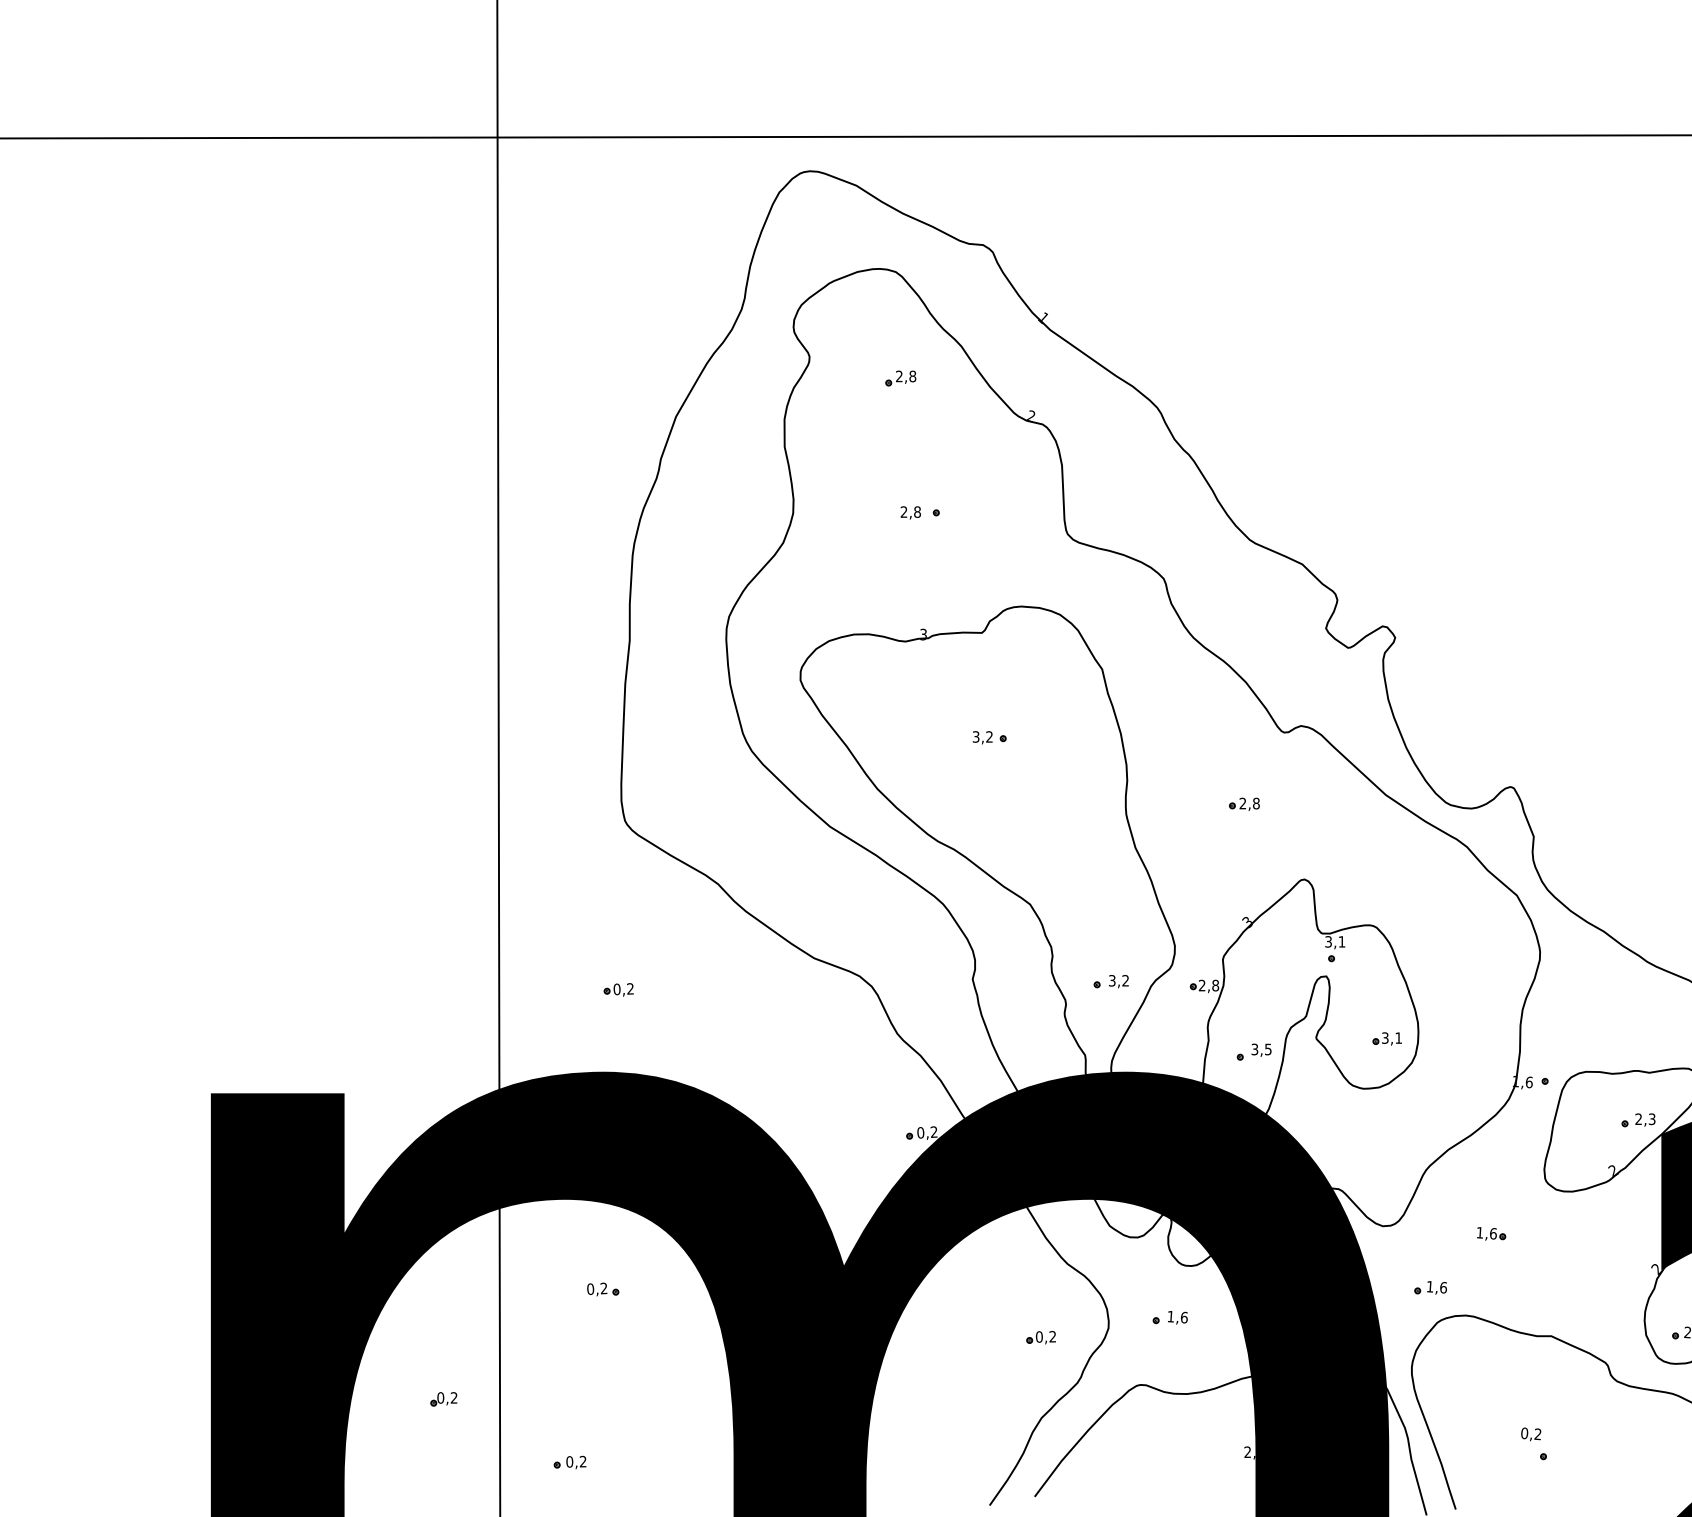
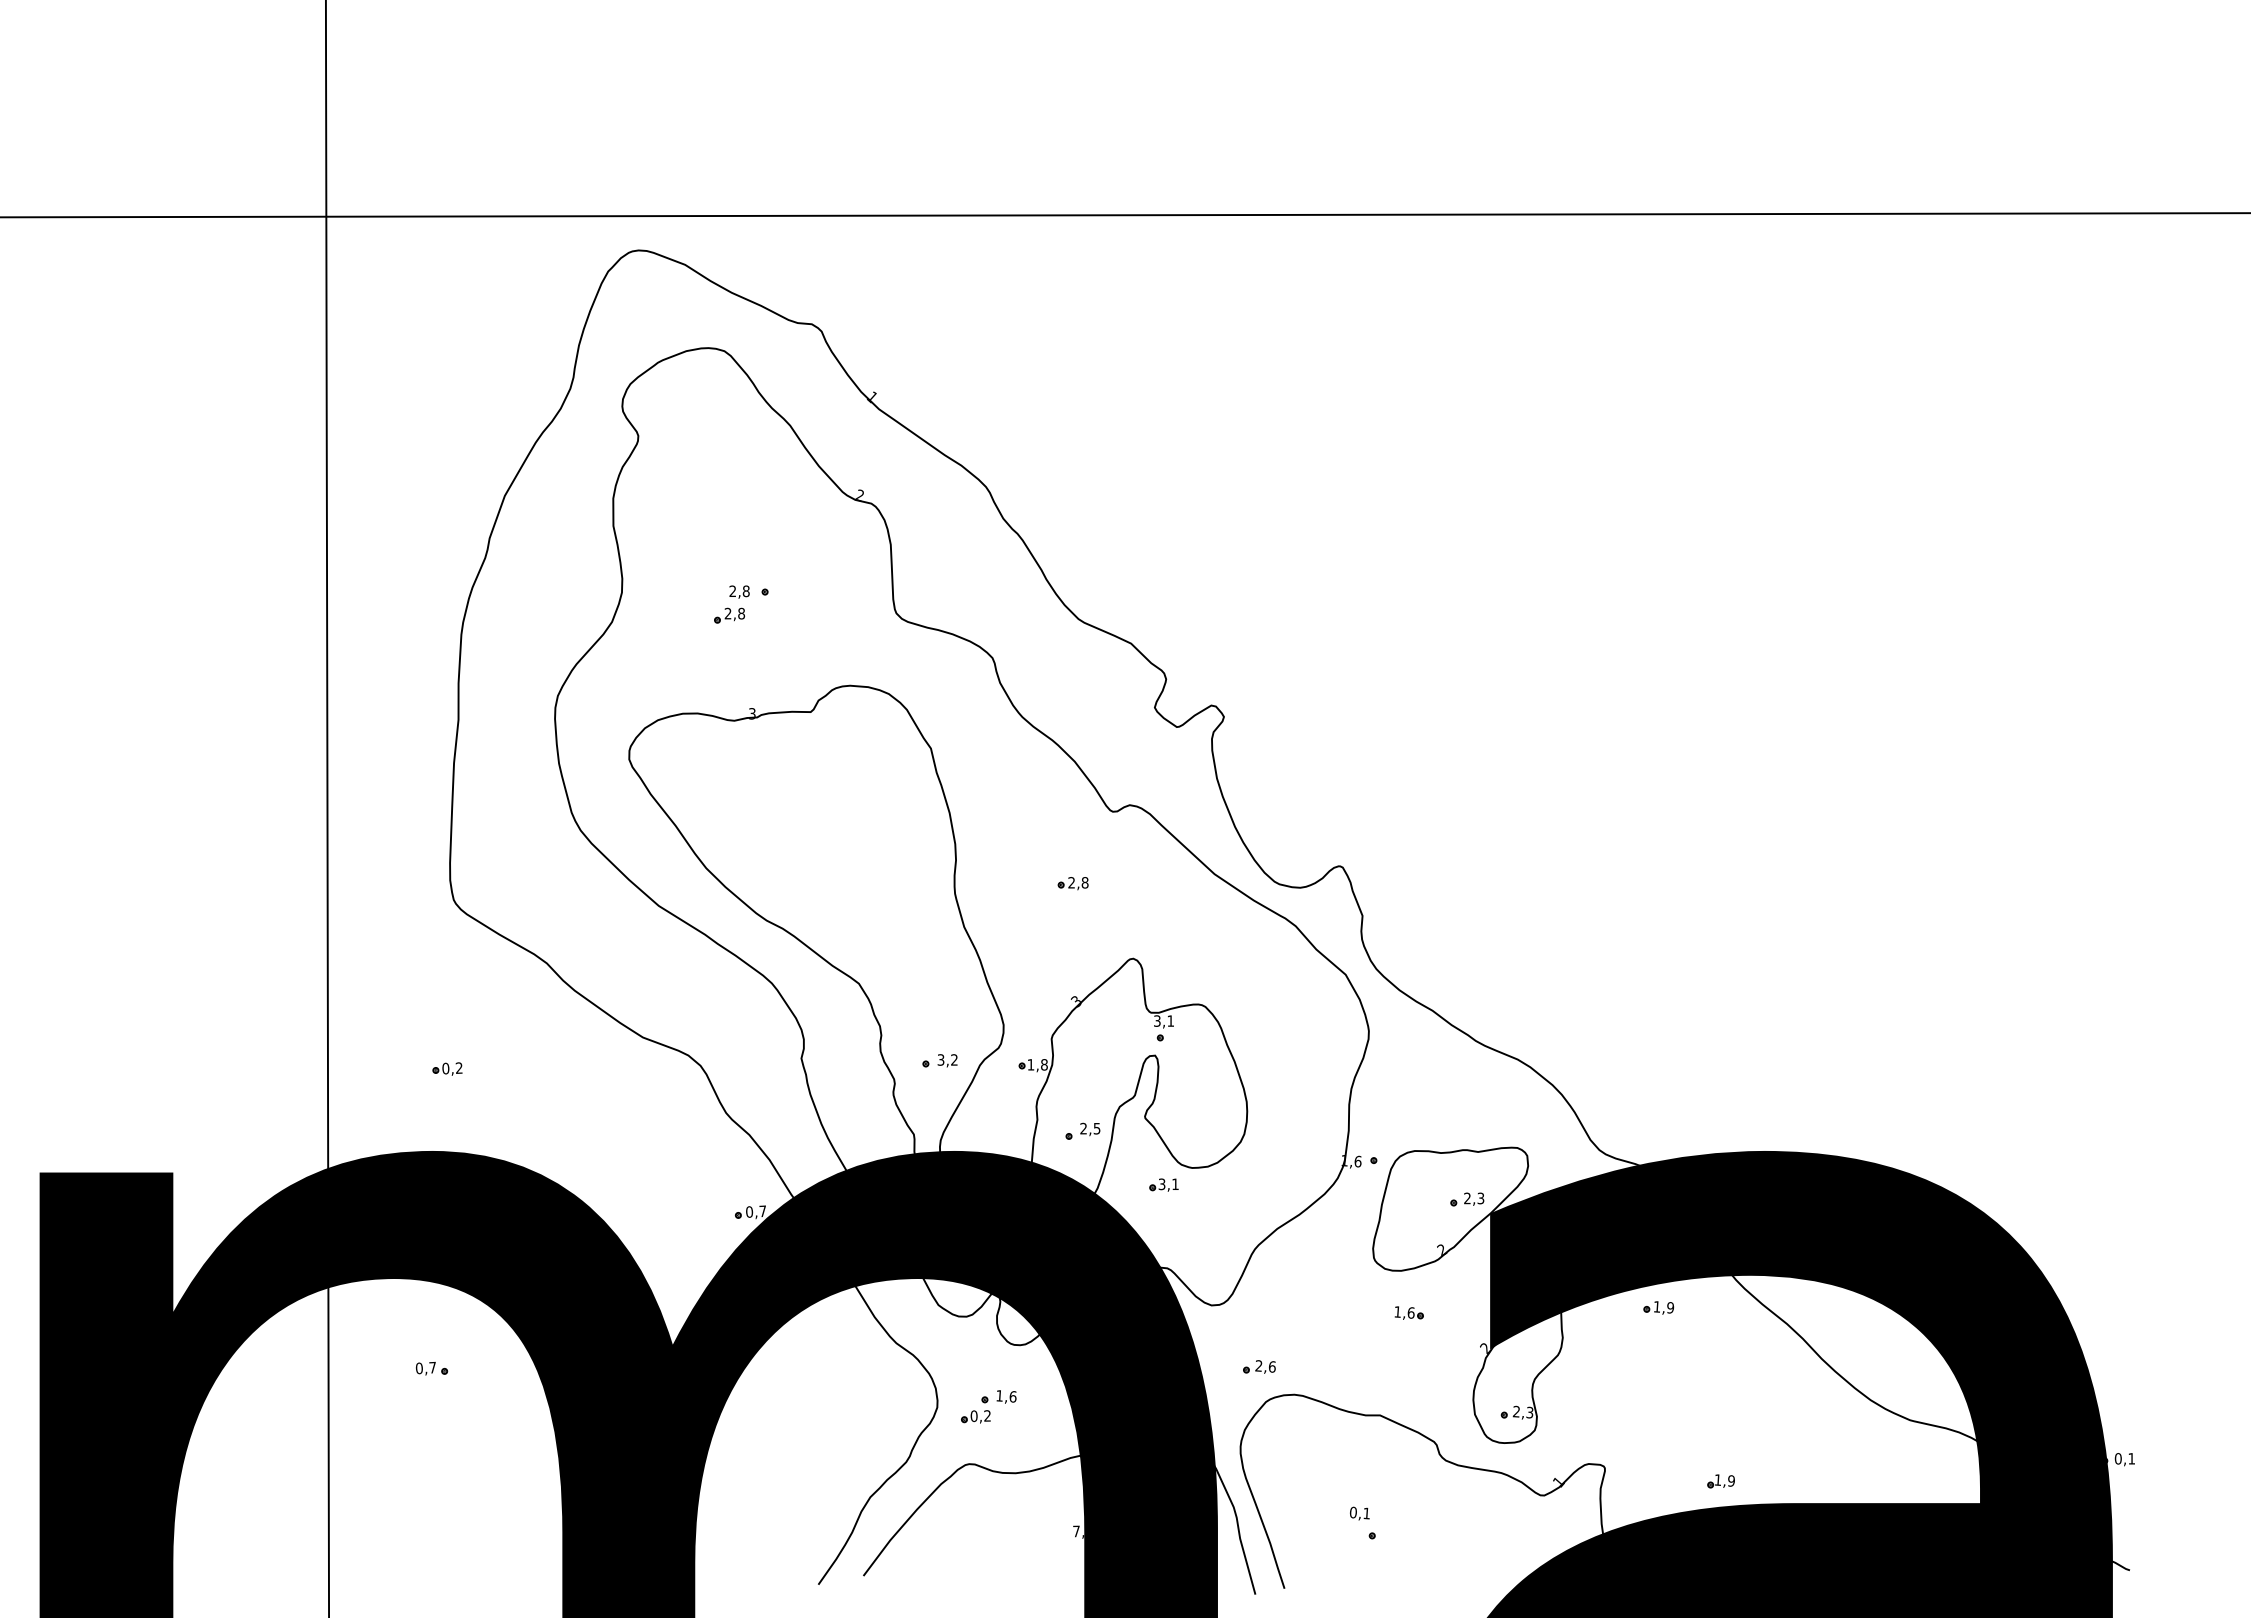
part: (900, 378) -> (729, 615), moved
part: (989, 737) -> (818, 816), removed
text: (1201, 985) -> (1030, 1064), 2,8 -> 1,8
part: (1386, 1038) -> (1163, 1184), moved
text: (1254, 1049) -> (1083, 1128), 3,5 -> 2,5
text: (933, 1132) -> (762, 1211), 0,2 -> 0,7
part: (1490, 1233) -> (1408, 1312), moved
text: (1429, 1286) -> (1258, 1365), 1,6 -> 2,6
text: (603, 1288) -> (432, 1367), 0,2 -> 0,7
part: (1040, 1337) -> (975, 1416), moved
part: (443, 1399) -> (272, 1478), removed
text: (1537, 1433) -> (1366, 1512), 0,2 -> 0,1
text: (1247, 1452) -> (1076, 1531), 2,6 -> 7,6
part: (569, 1462) -> (398, 1541), removed

